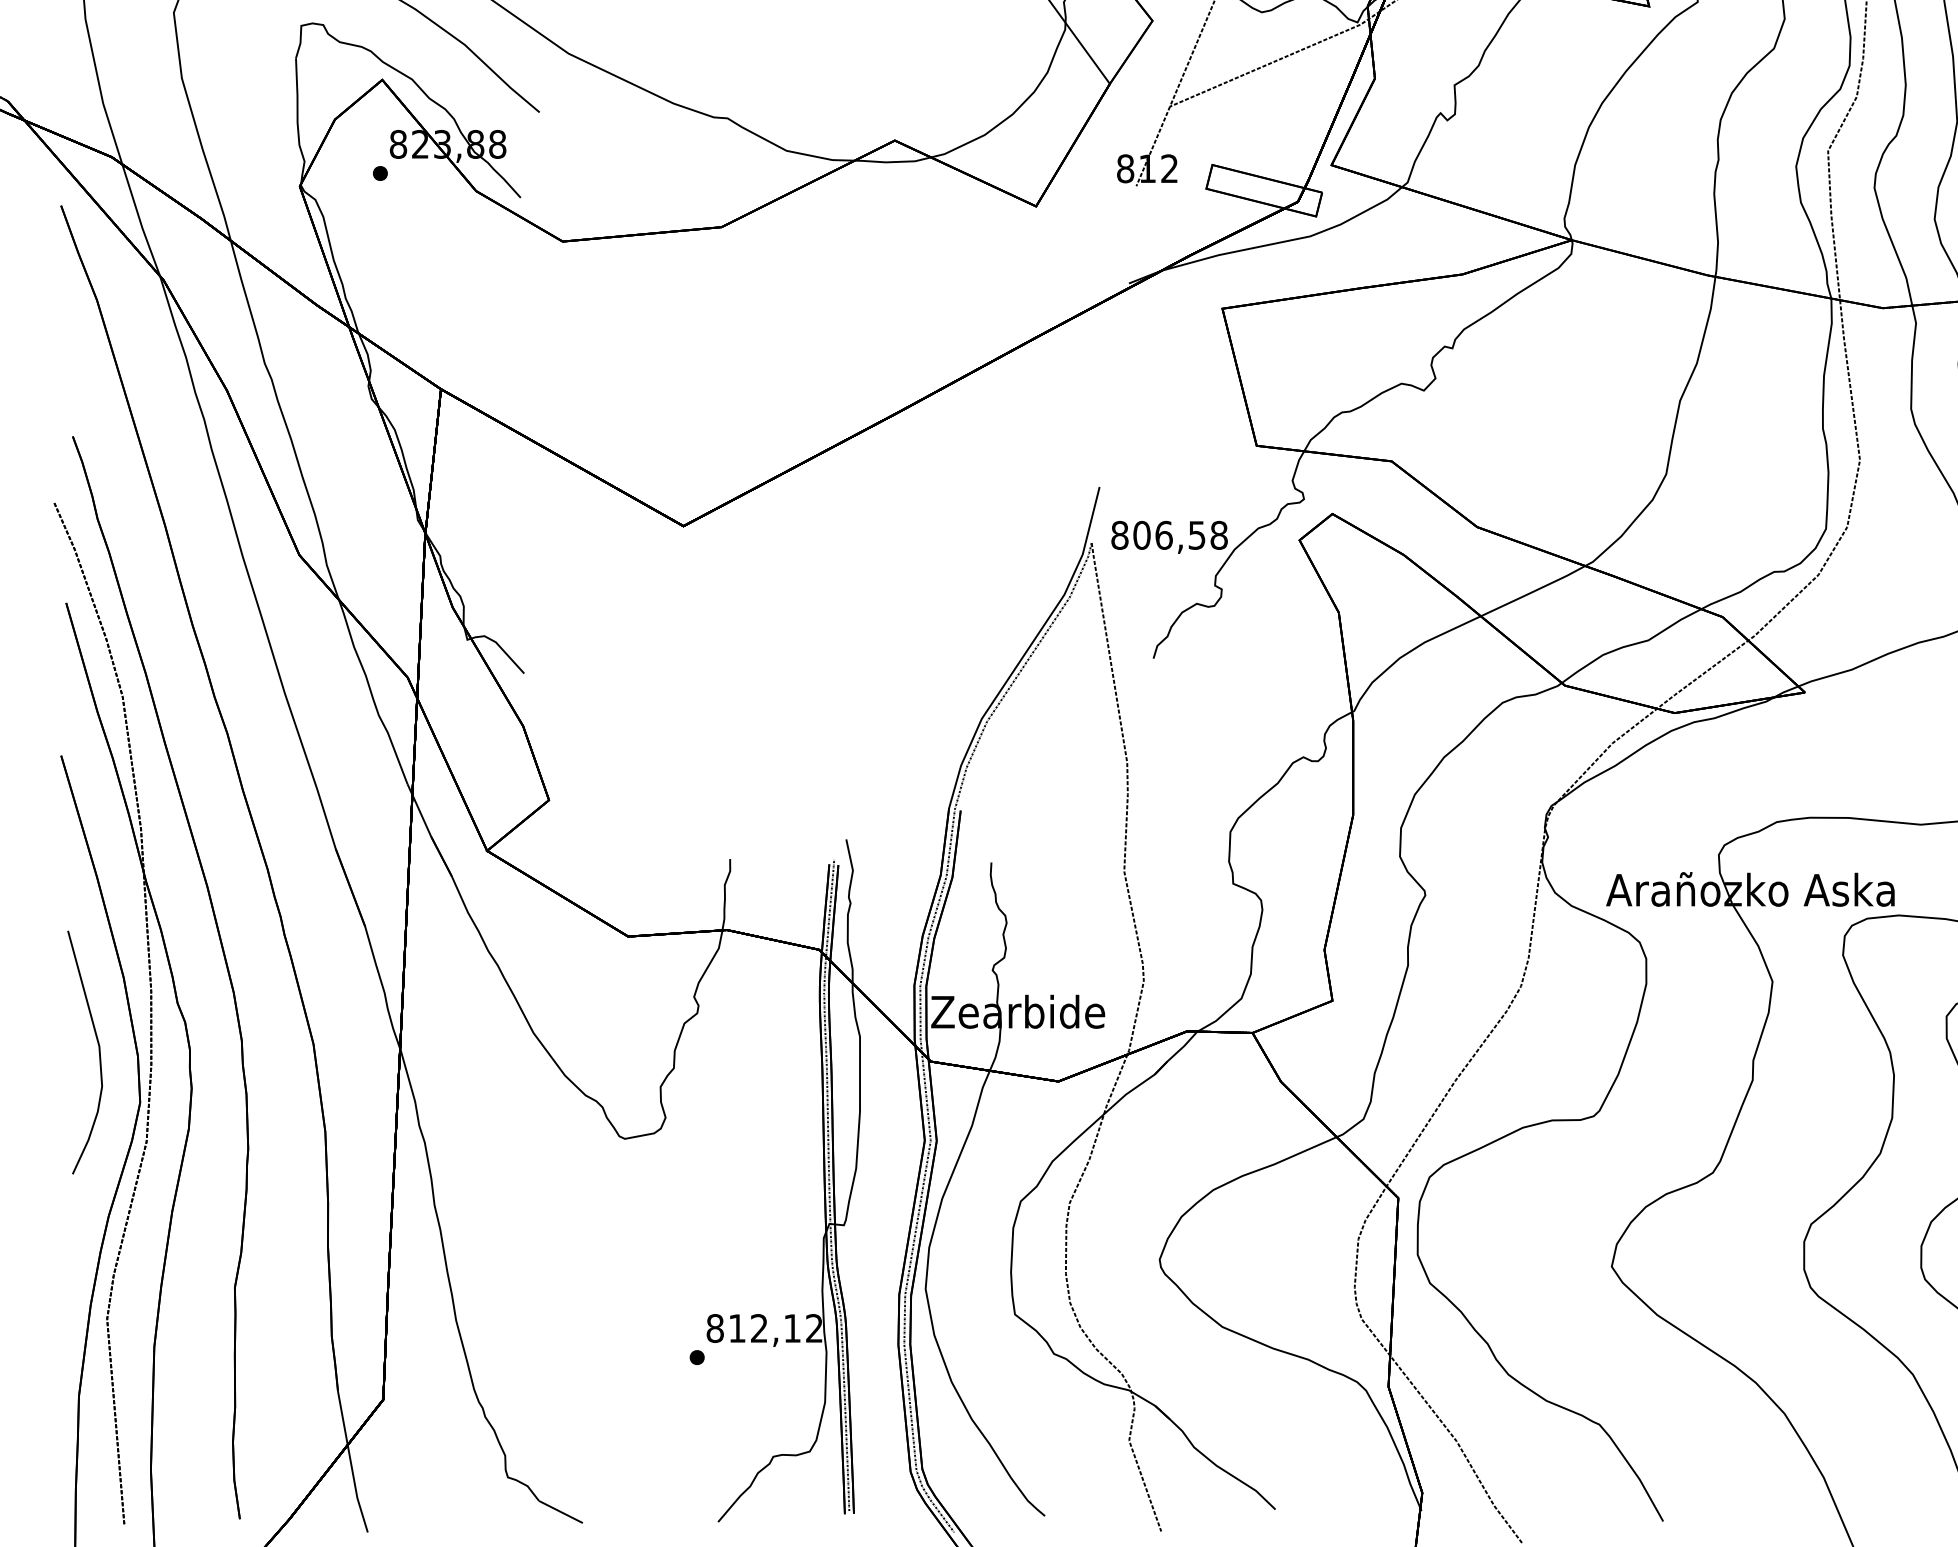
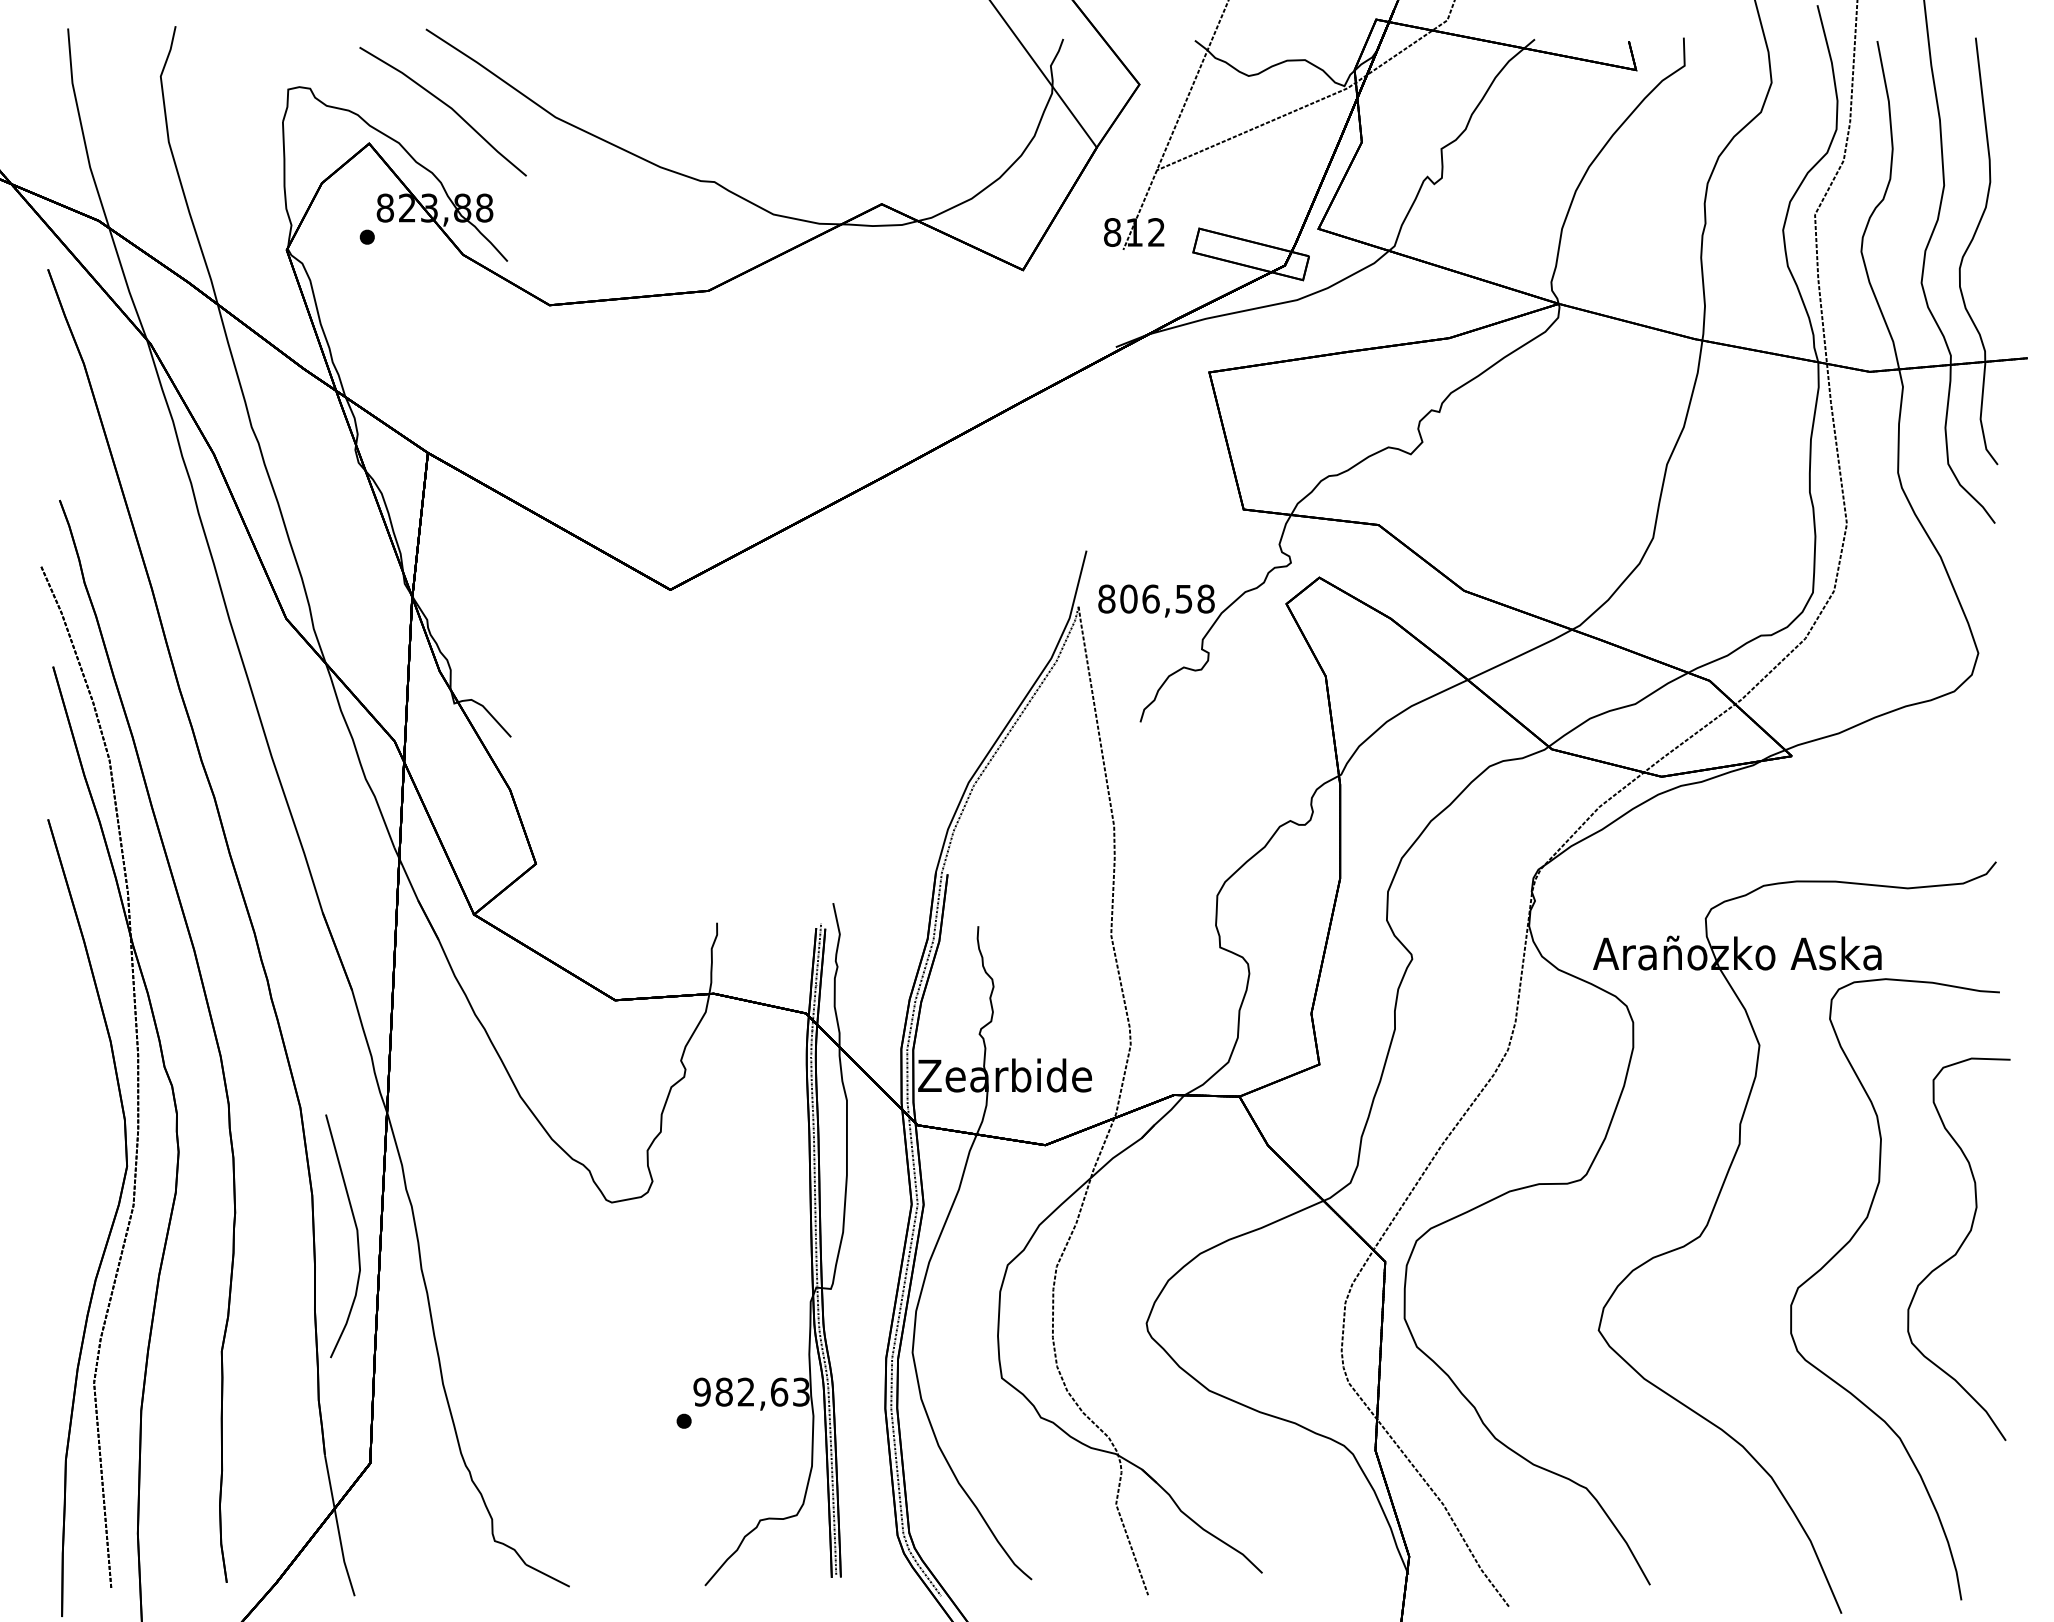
curve: (98, 1052) -> (356, 1236), moved
text: (764, 1327) -> (751, 1391), 812,12 -> 982,63

